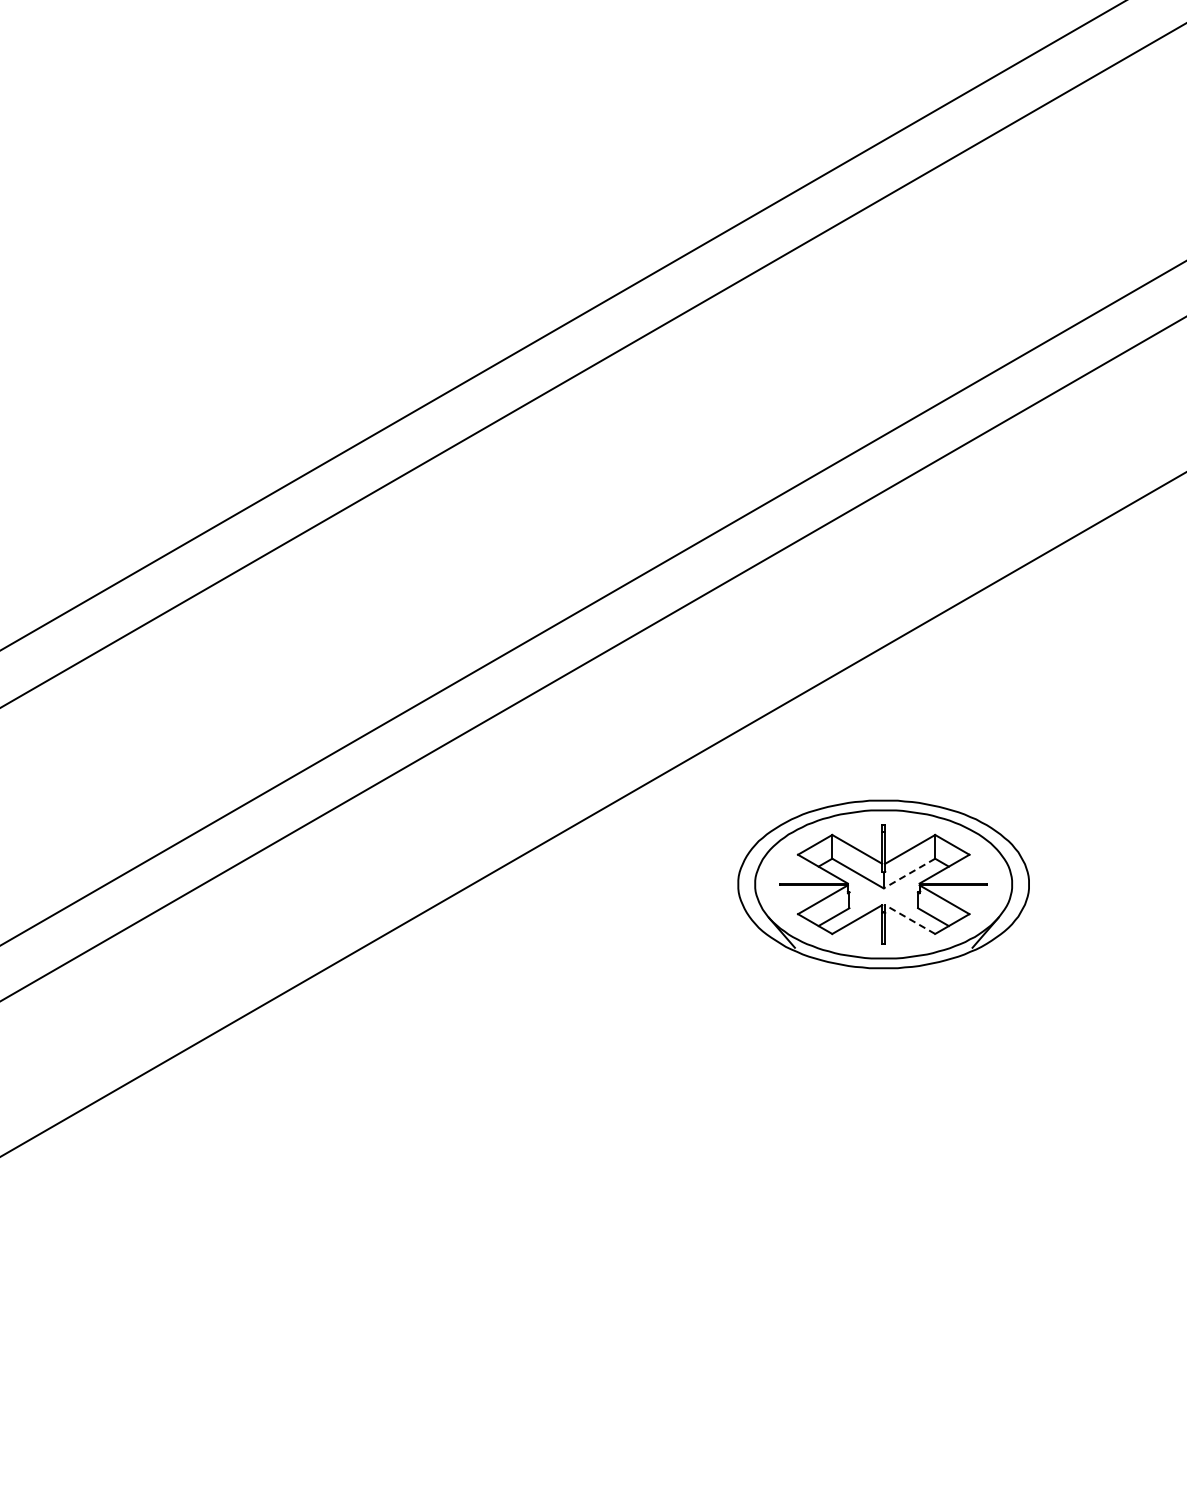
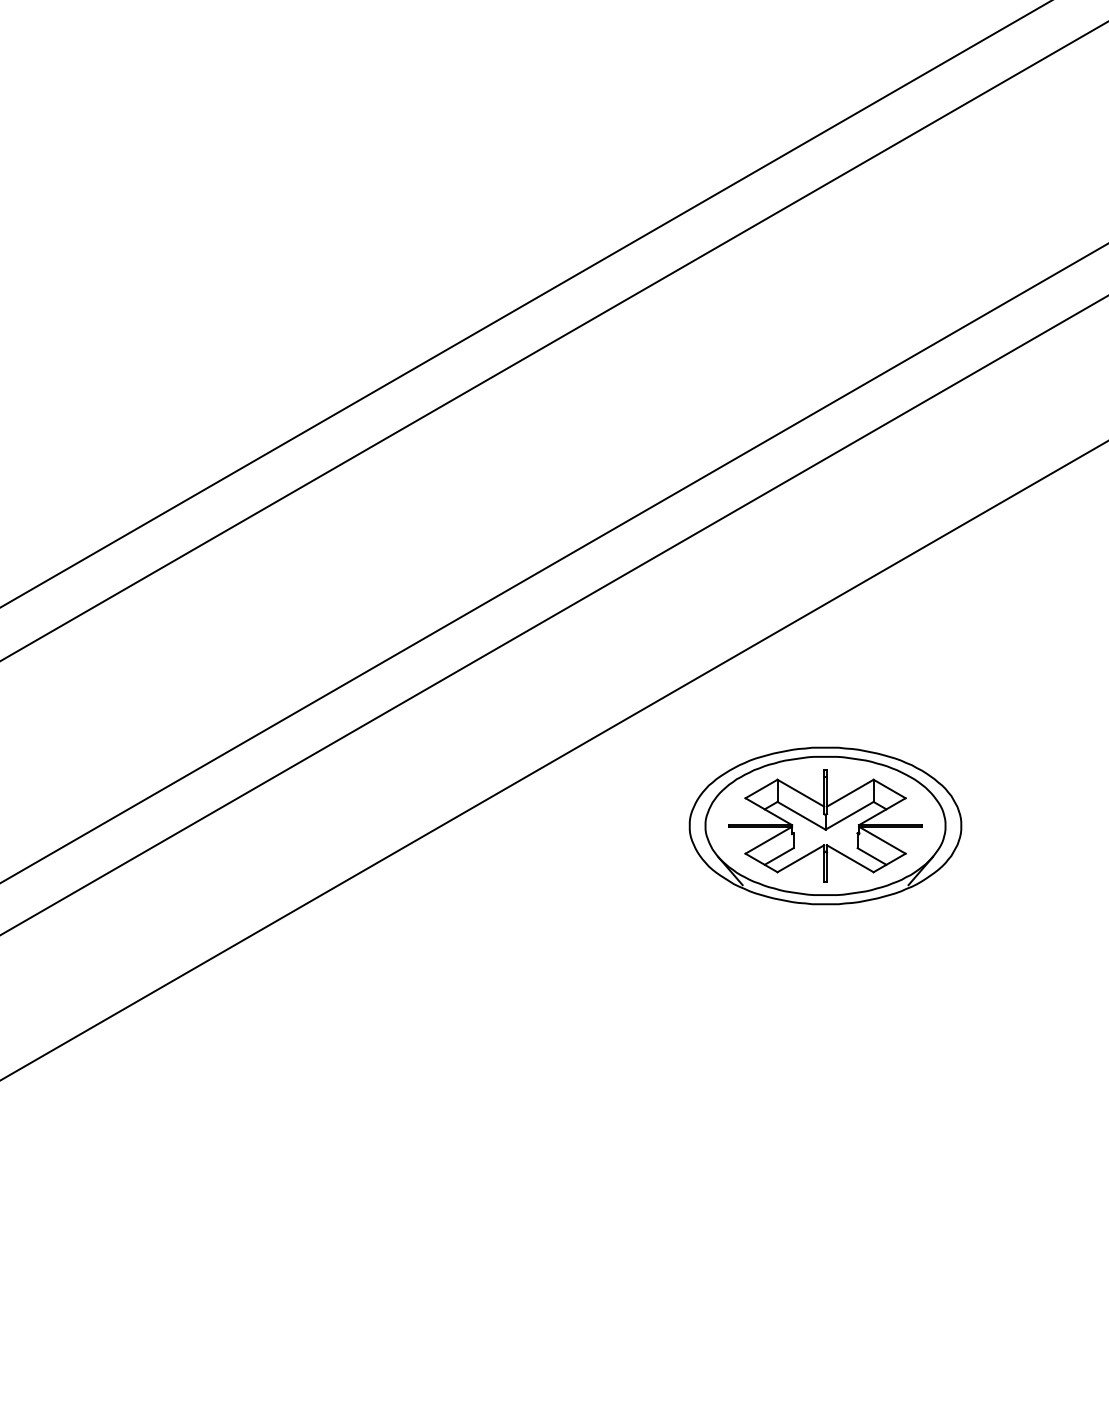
line: (909, 873) -> (849, 815), dashed -> solid
line: (910, 919) -> (850, 858), dashed -> solid

